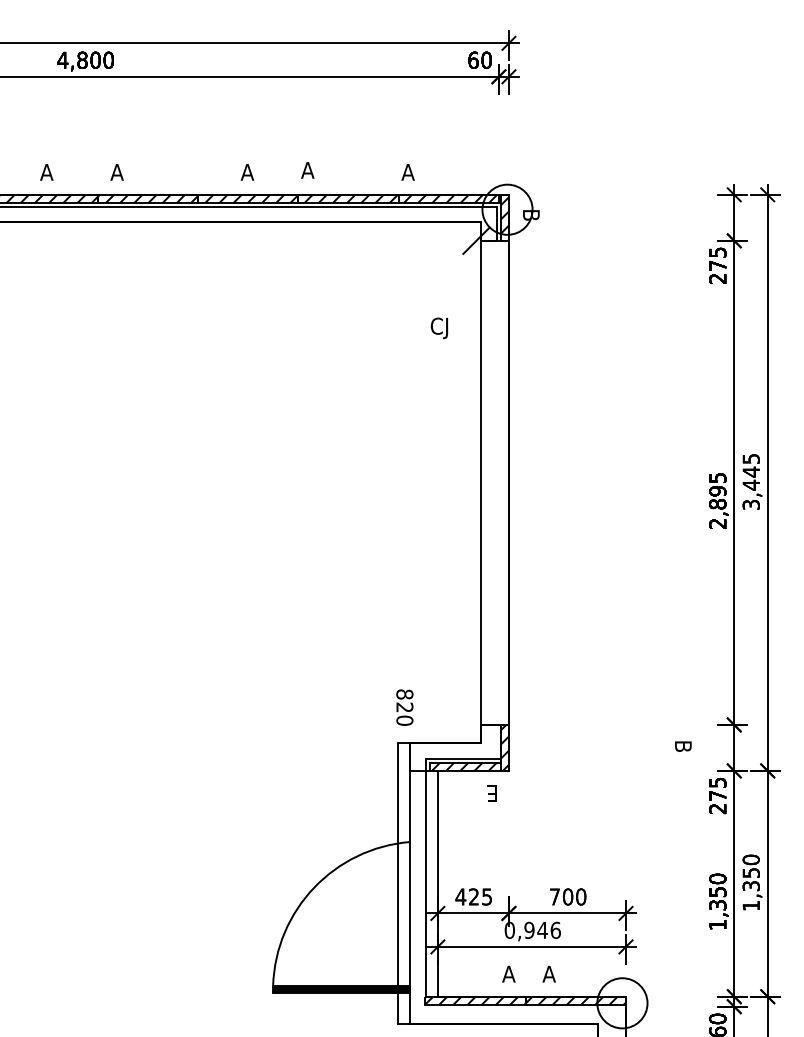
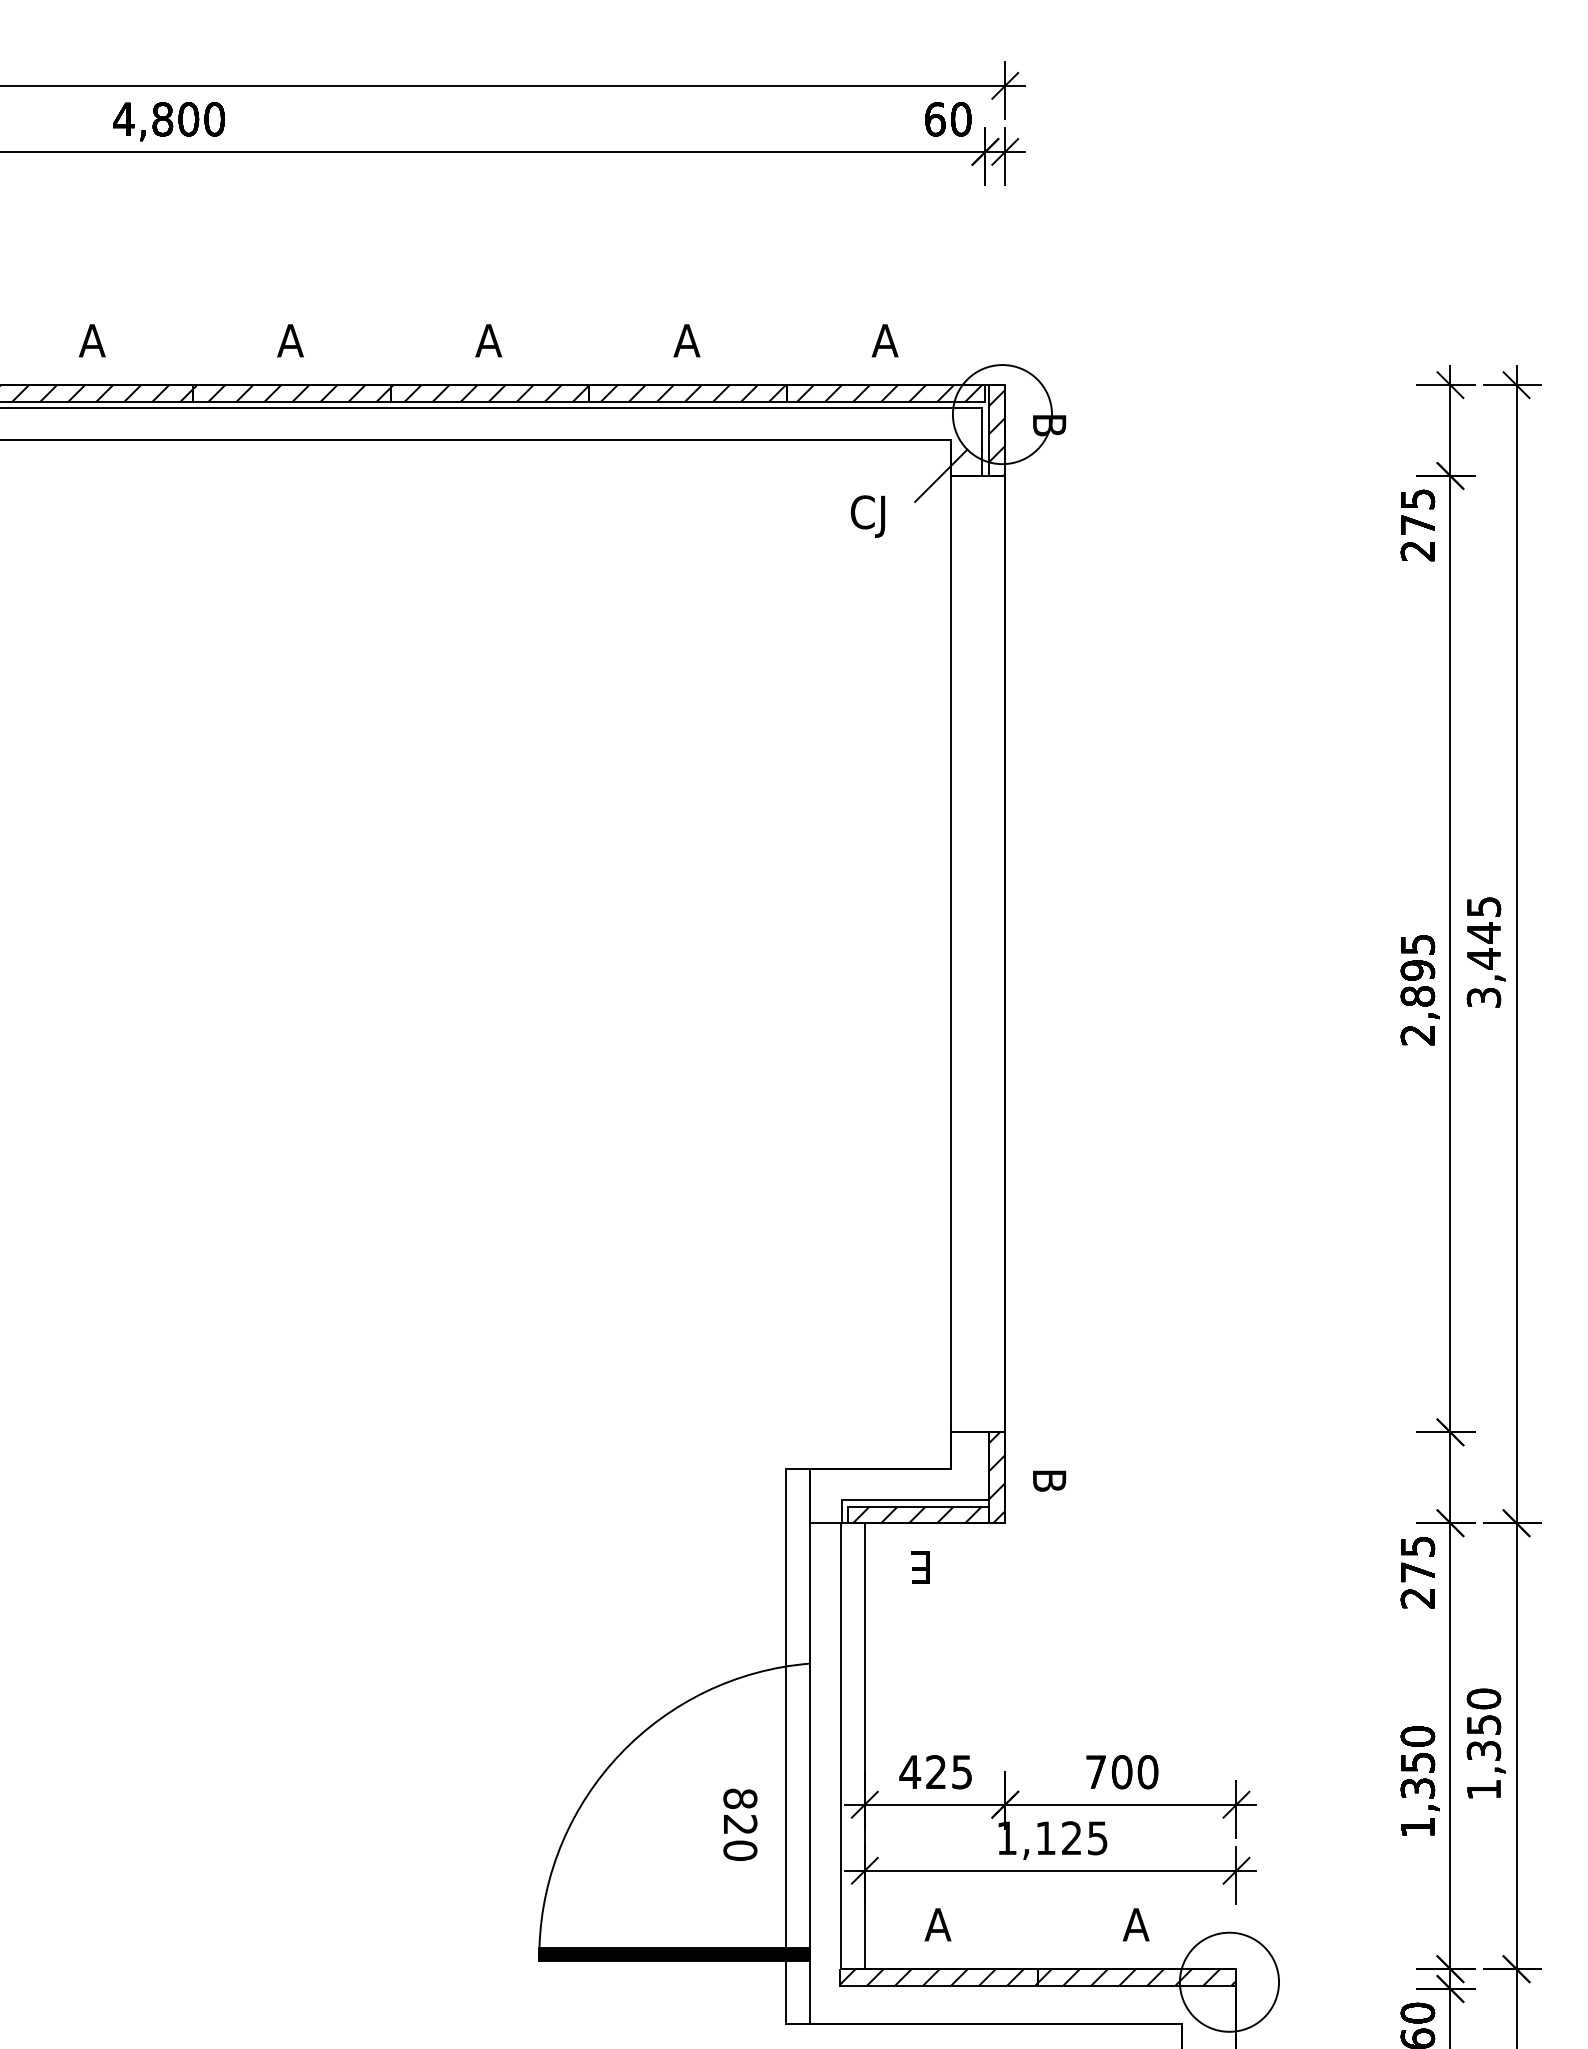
text: (307, 170) -> (686, 340), moved
text: (116, 172) -> (289, 340), moved
text: (407, 172) -> (883, 340), moved
text: (438, 328) -> (866, 516), moved
text: (404, 707) -> (739, 1824), moved
text: (683, 746) -> (1049, 1480), moved
text: (491, 793) -> (919, 1567), moved
text: (532, 930) -> (1051, 1838), 0,946 -> 1,125
text: (508, 974) -> (937, 1925), moved
text: (548, 974) -> (1134, 1925), moved

